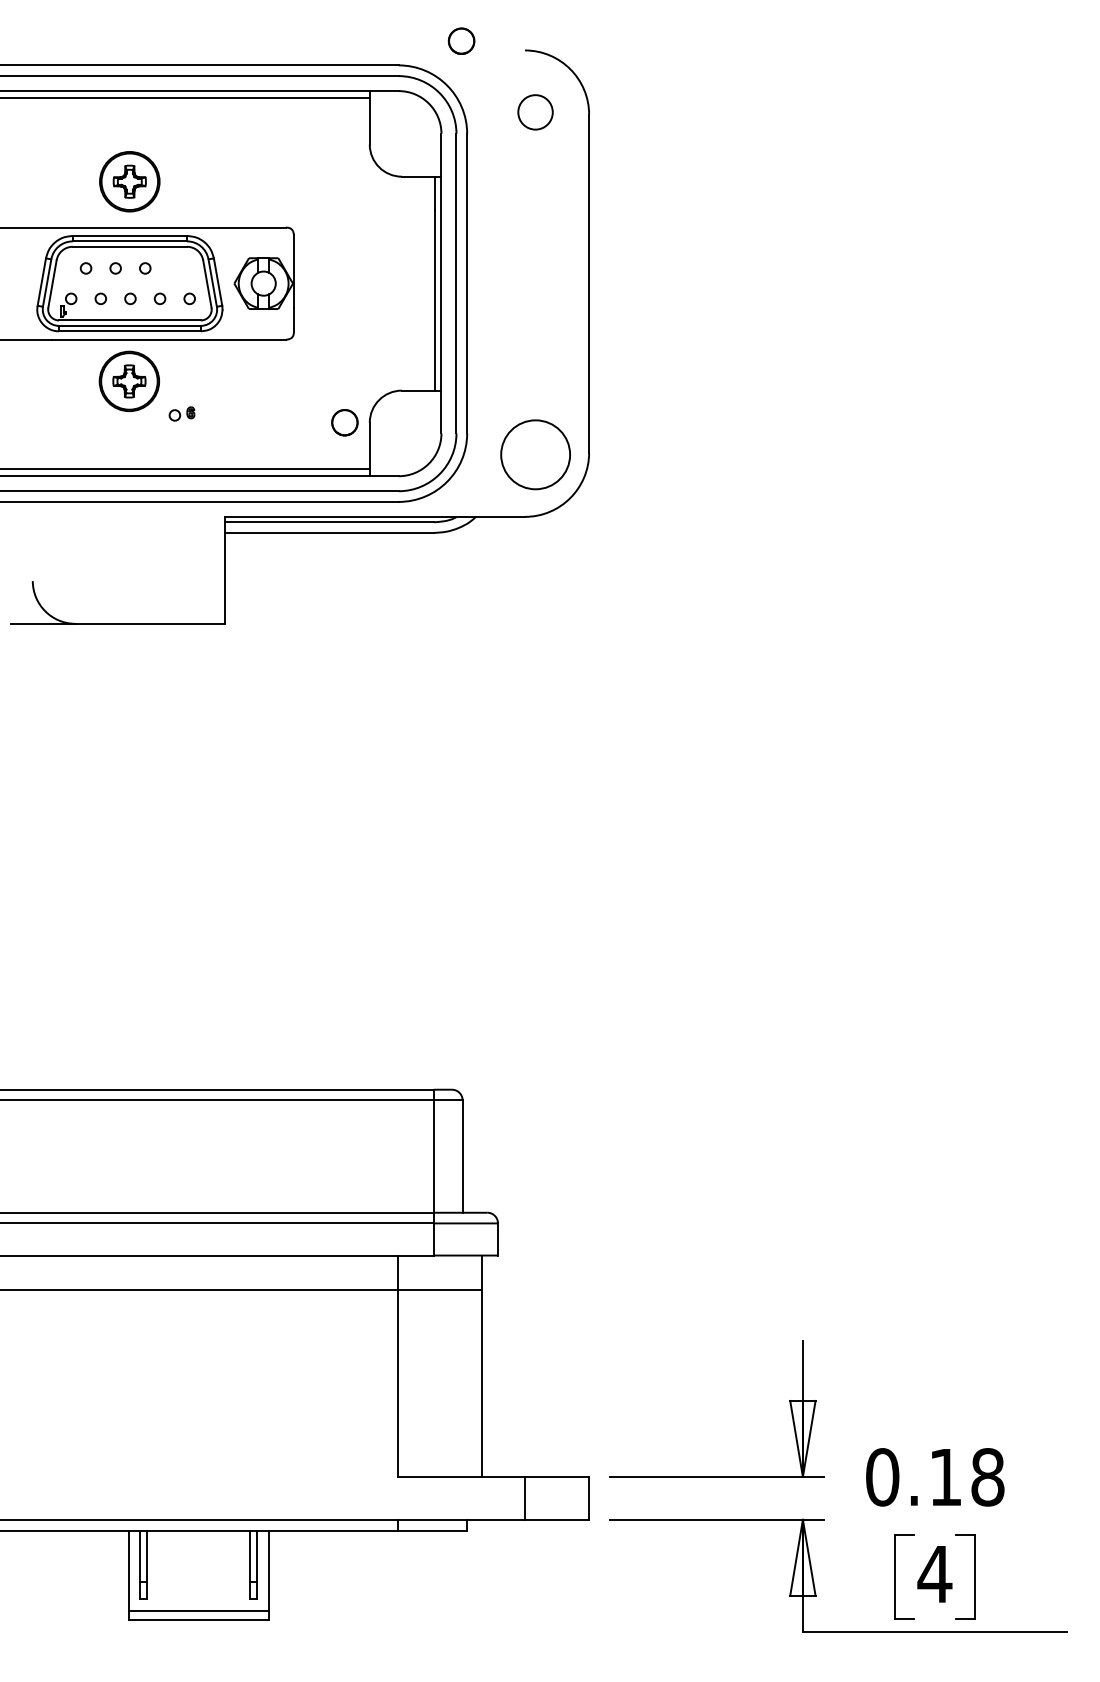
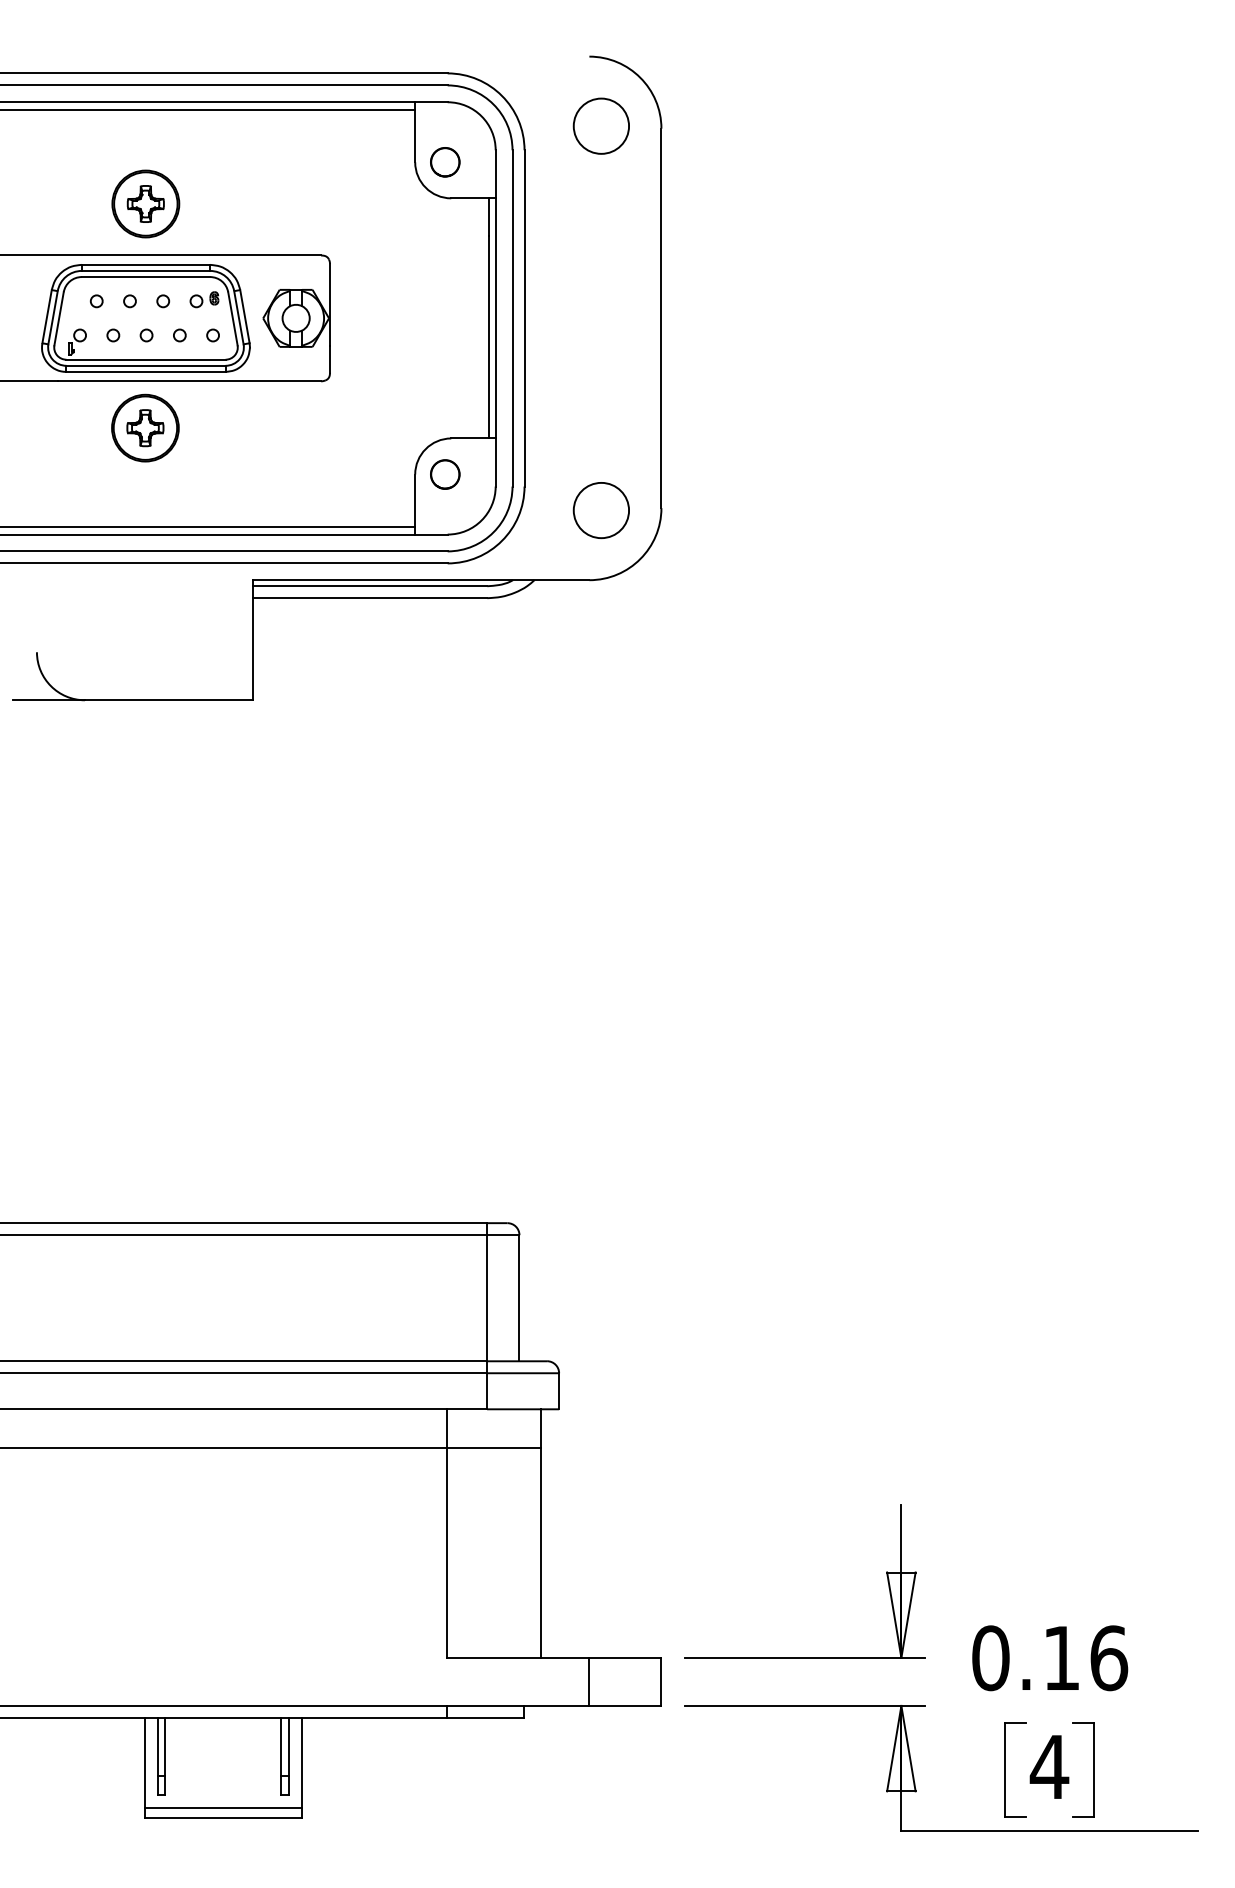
circle: (461, 41) -> (445, 162), moved
circle: (534, 111) -> (600, 125), size x1.43
part: (182, 413) -> (204, 299), moved
circle: (345, 422) -> (445, 474), moved
circle: (535, 454) -> (601, 510), size x0.71
text: (988, 1477) -> (1109, 1658), 0.18 -> 0.16

